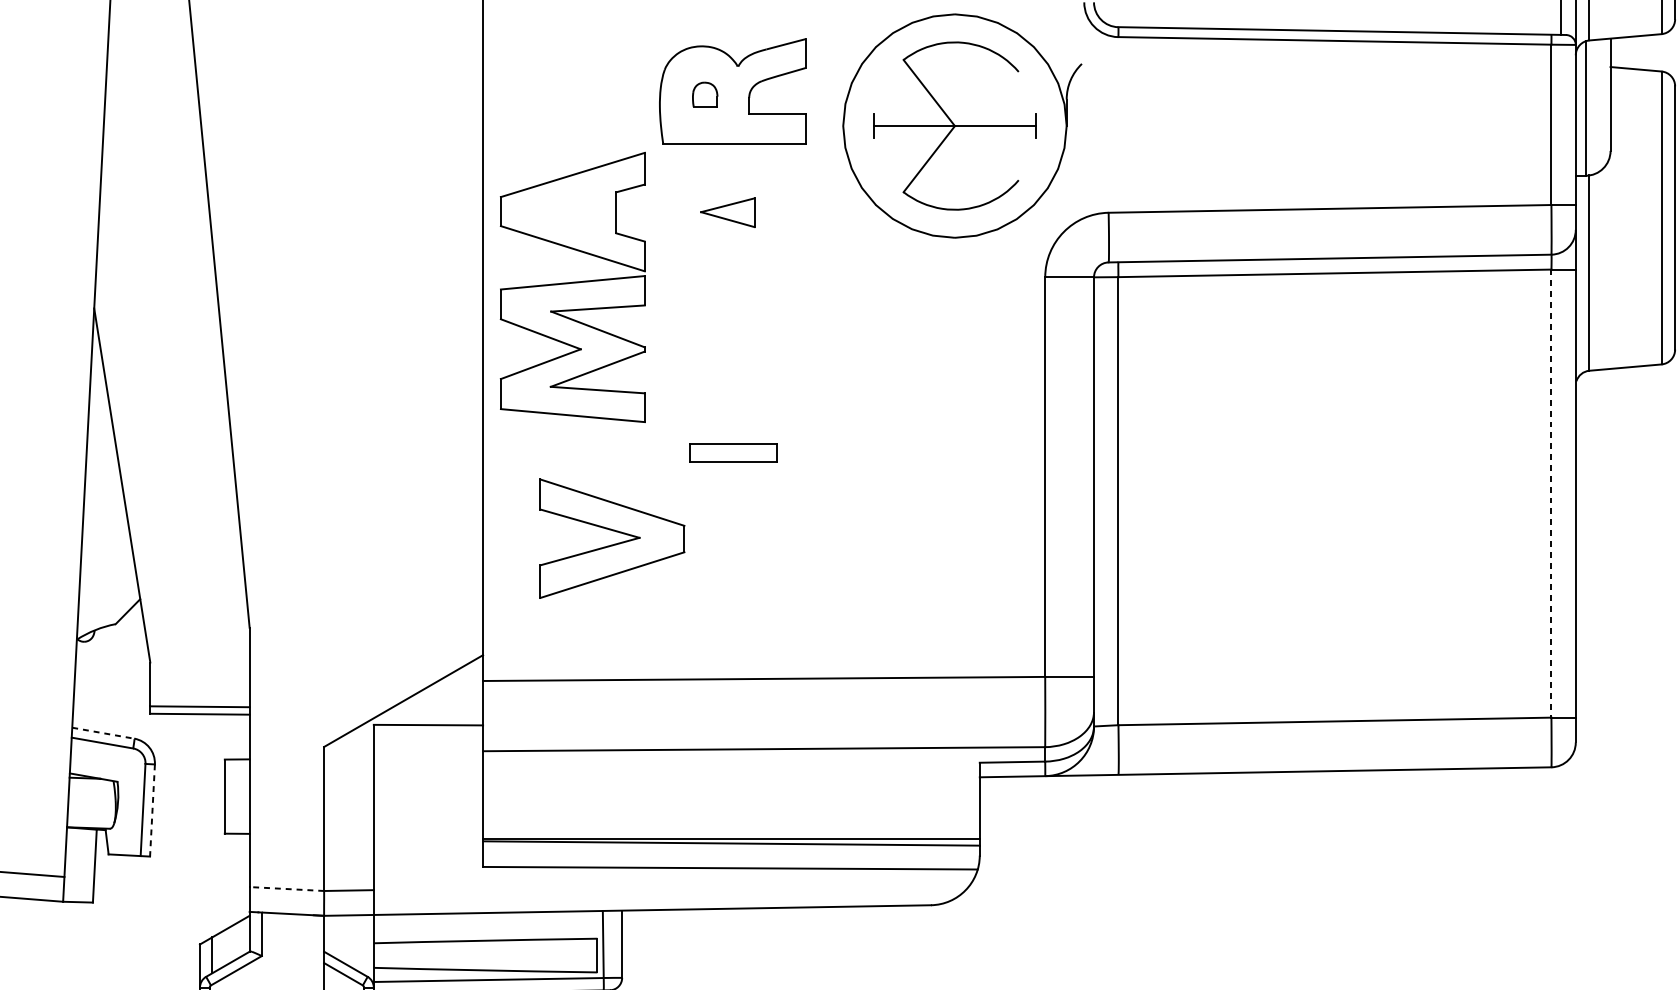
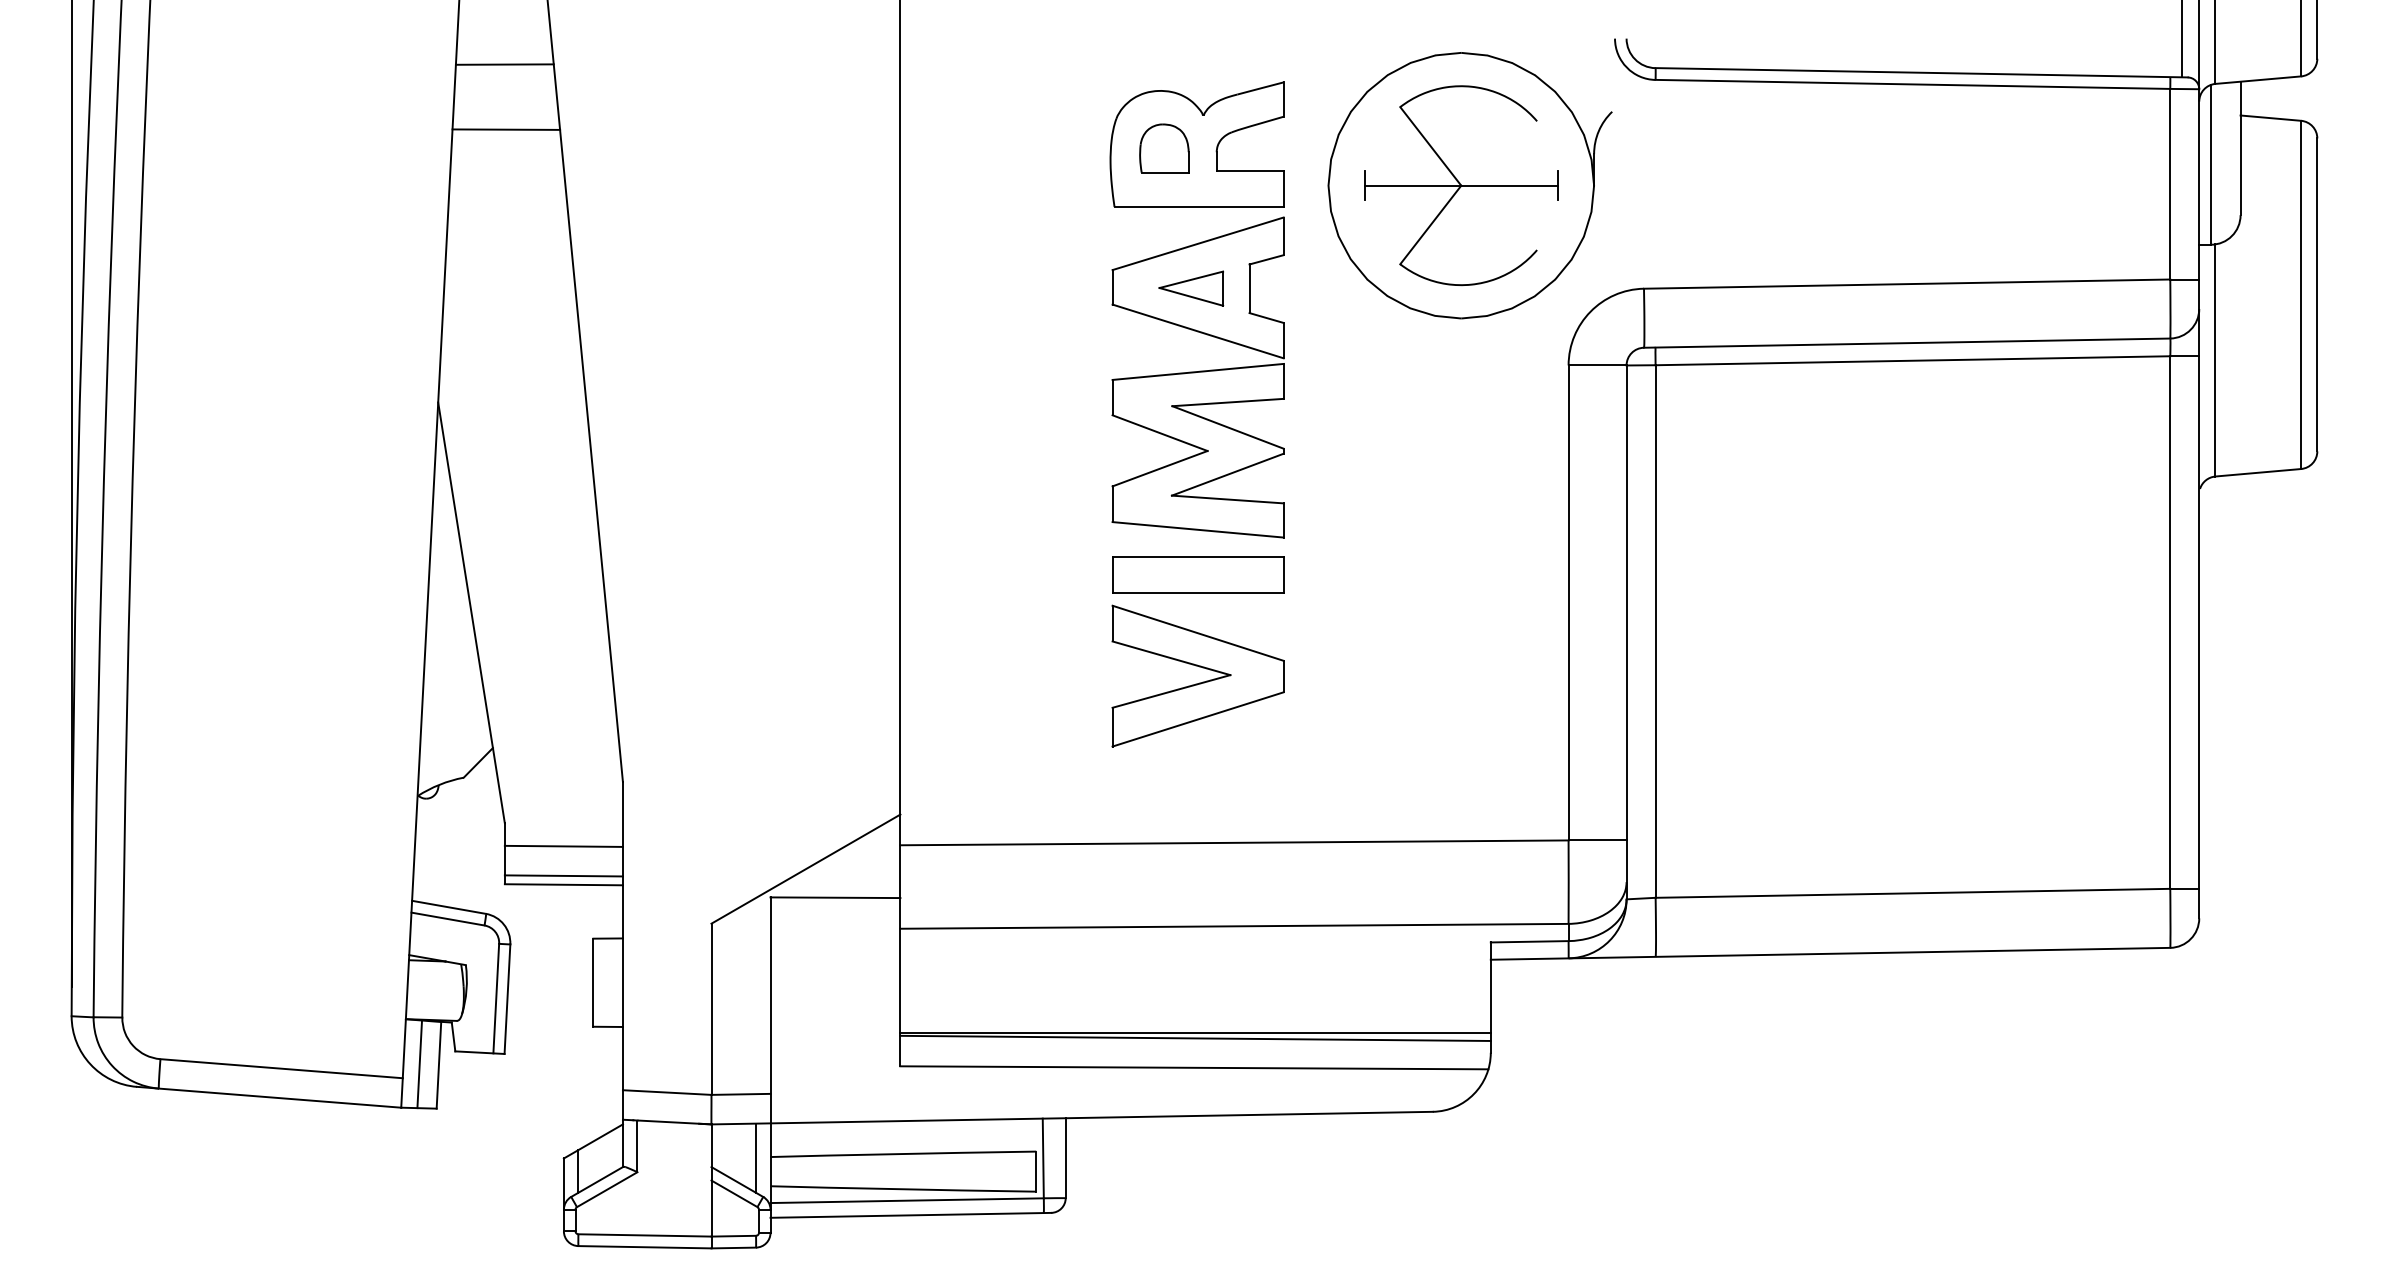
line: (150, 24) -> (504, 64), added
line: (151, 78) -> (506, 129), added
part: (705, 94) -> (1164, 148), size x1.67
part: (572, 287) -> (1197, 377), moved
part: (733, 453) -> (1198, 574), size x1.67
line: (1551, 494) -> (2170, 623), dashed -> solid
part: (613, 544) -> (1199, 682), moved
line: (199, 681) -> (563, 845), added
line: (103, 733) -> (449, 907), dashed -> solid
line: (152, 810) -> (507, 999), dashed -> solid
line: (78, 865) -> (419, 1064), added
line: (286, 888) -> (666, 1092), dashed -> solid
line: (362, 943) -> (756, 1157), added

